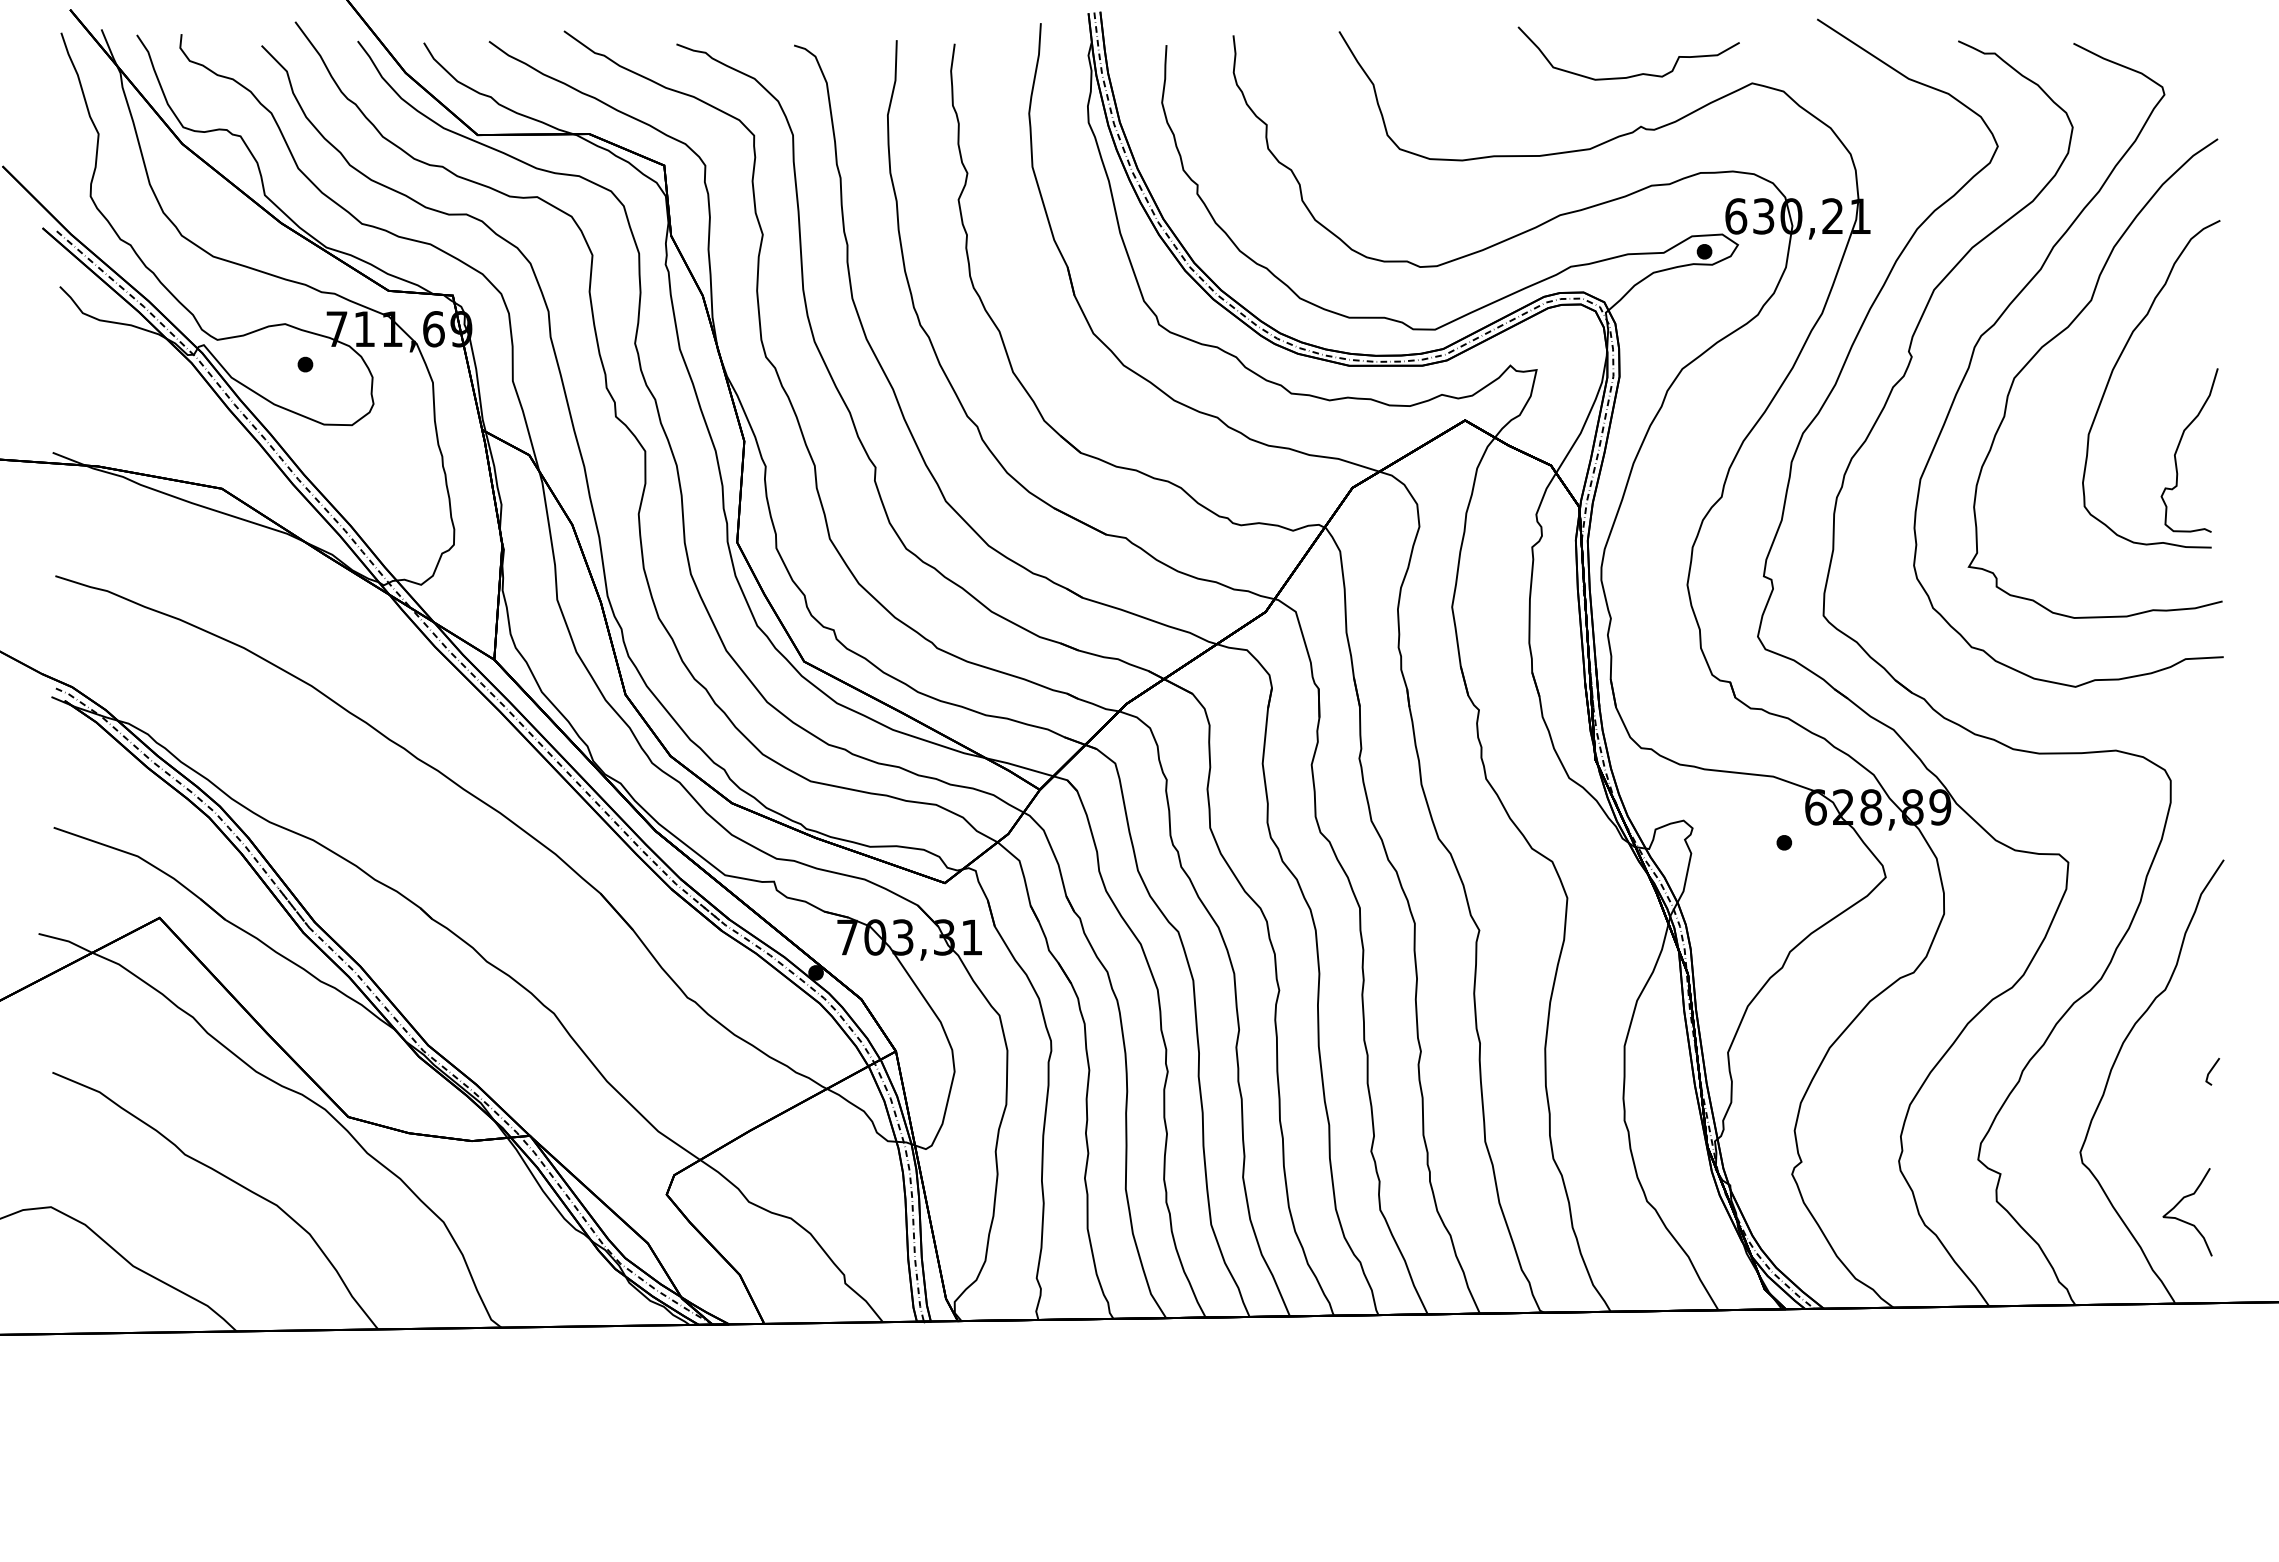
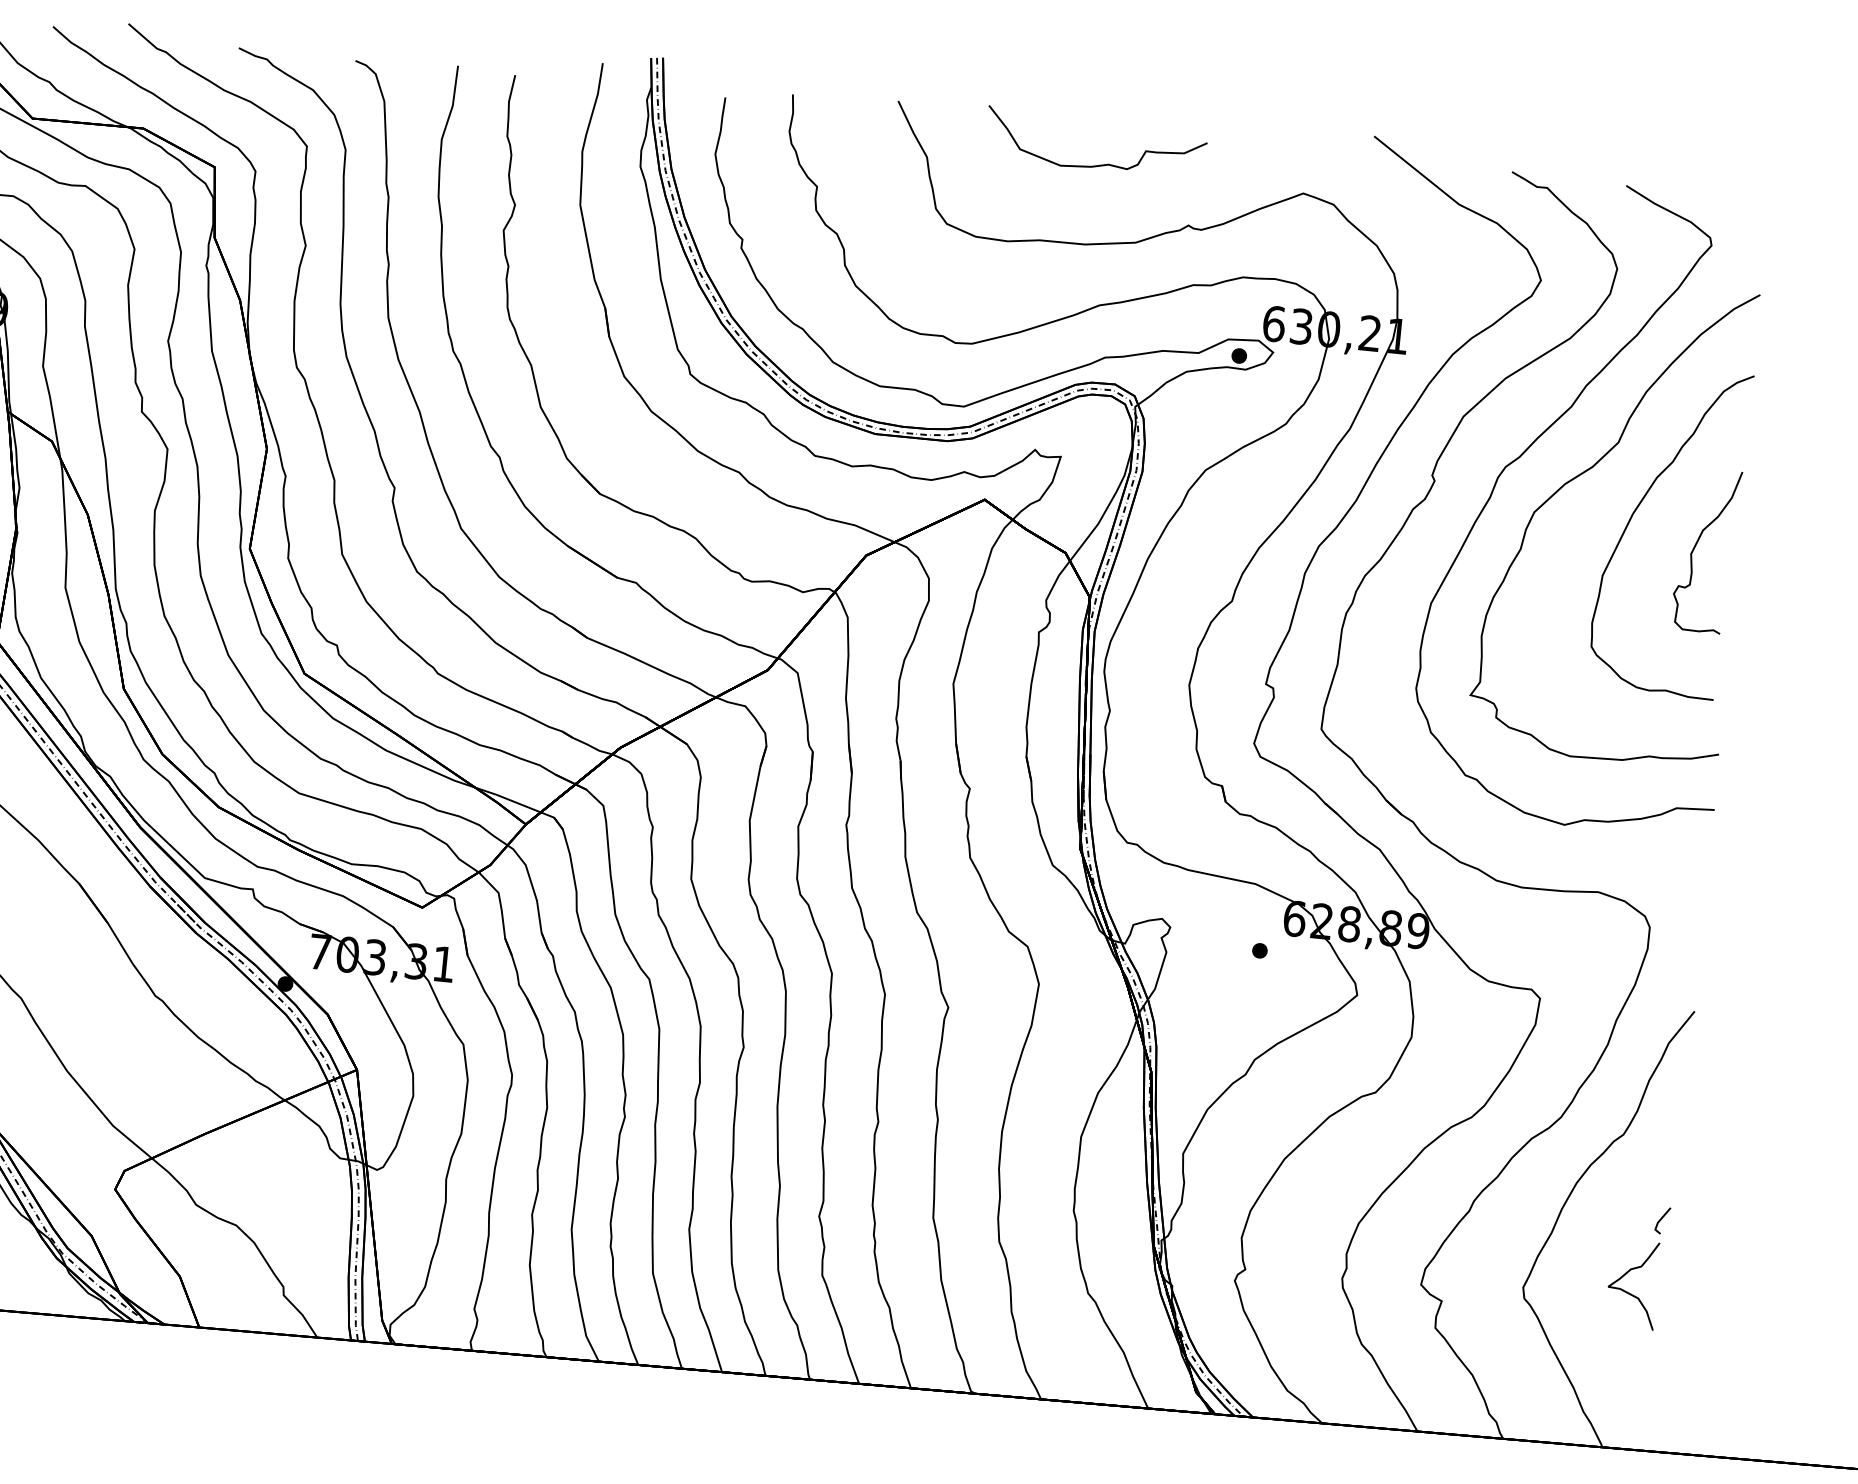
curve: (1635, 74) -> (1100, 164), moved
curve: (2179, 446) -> (1696, 545), moved
curve: (2184, 1220) -> (1629, 1292), moved

